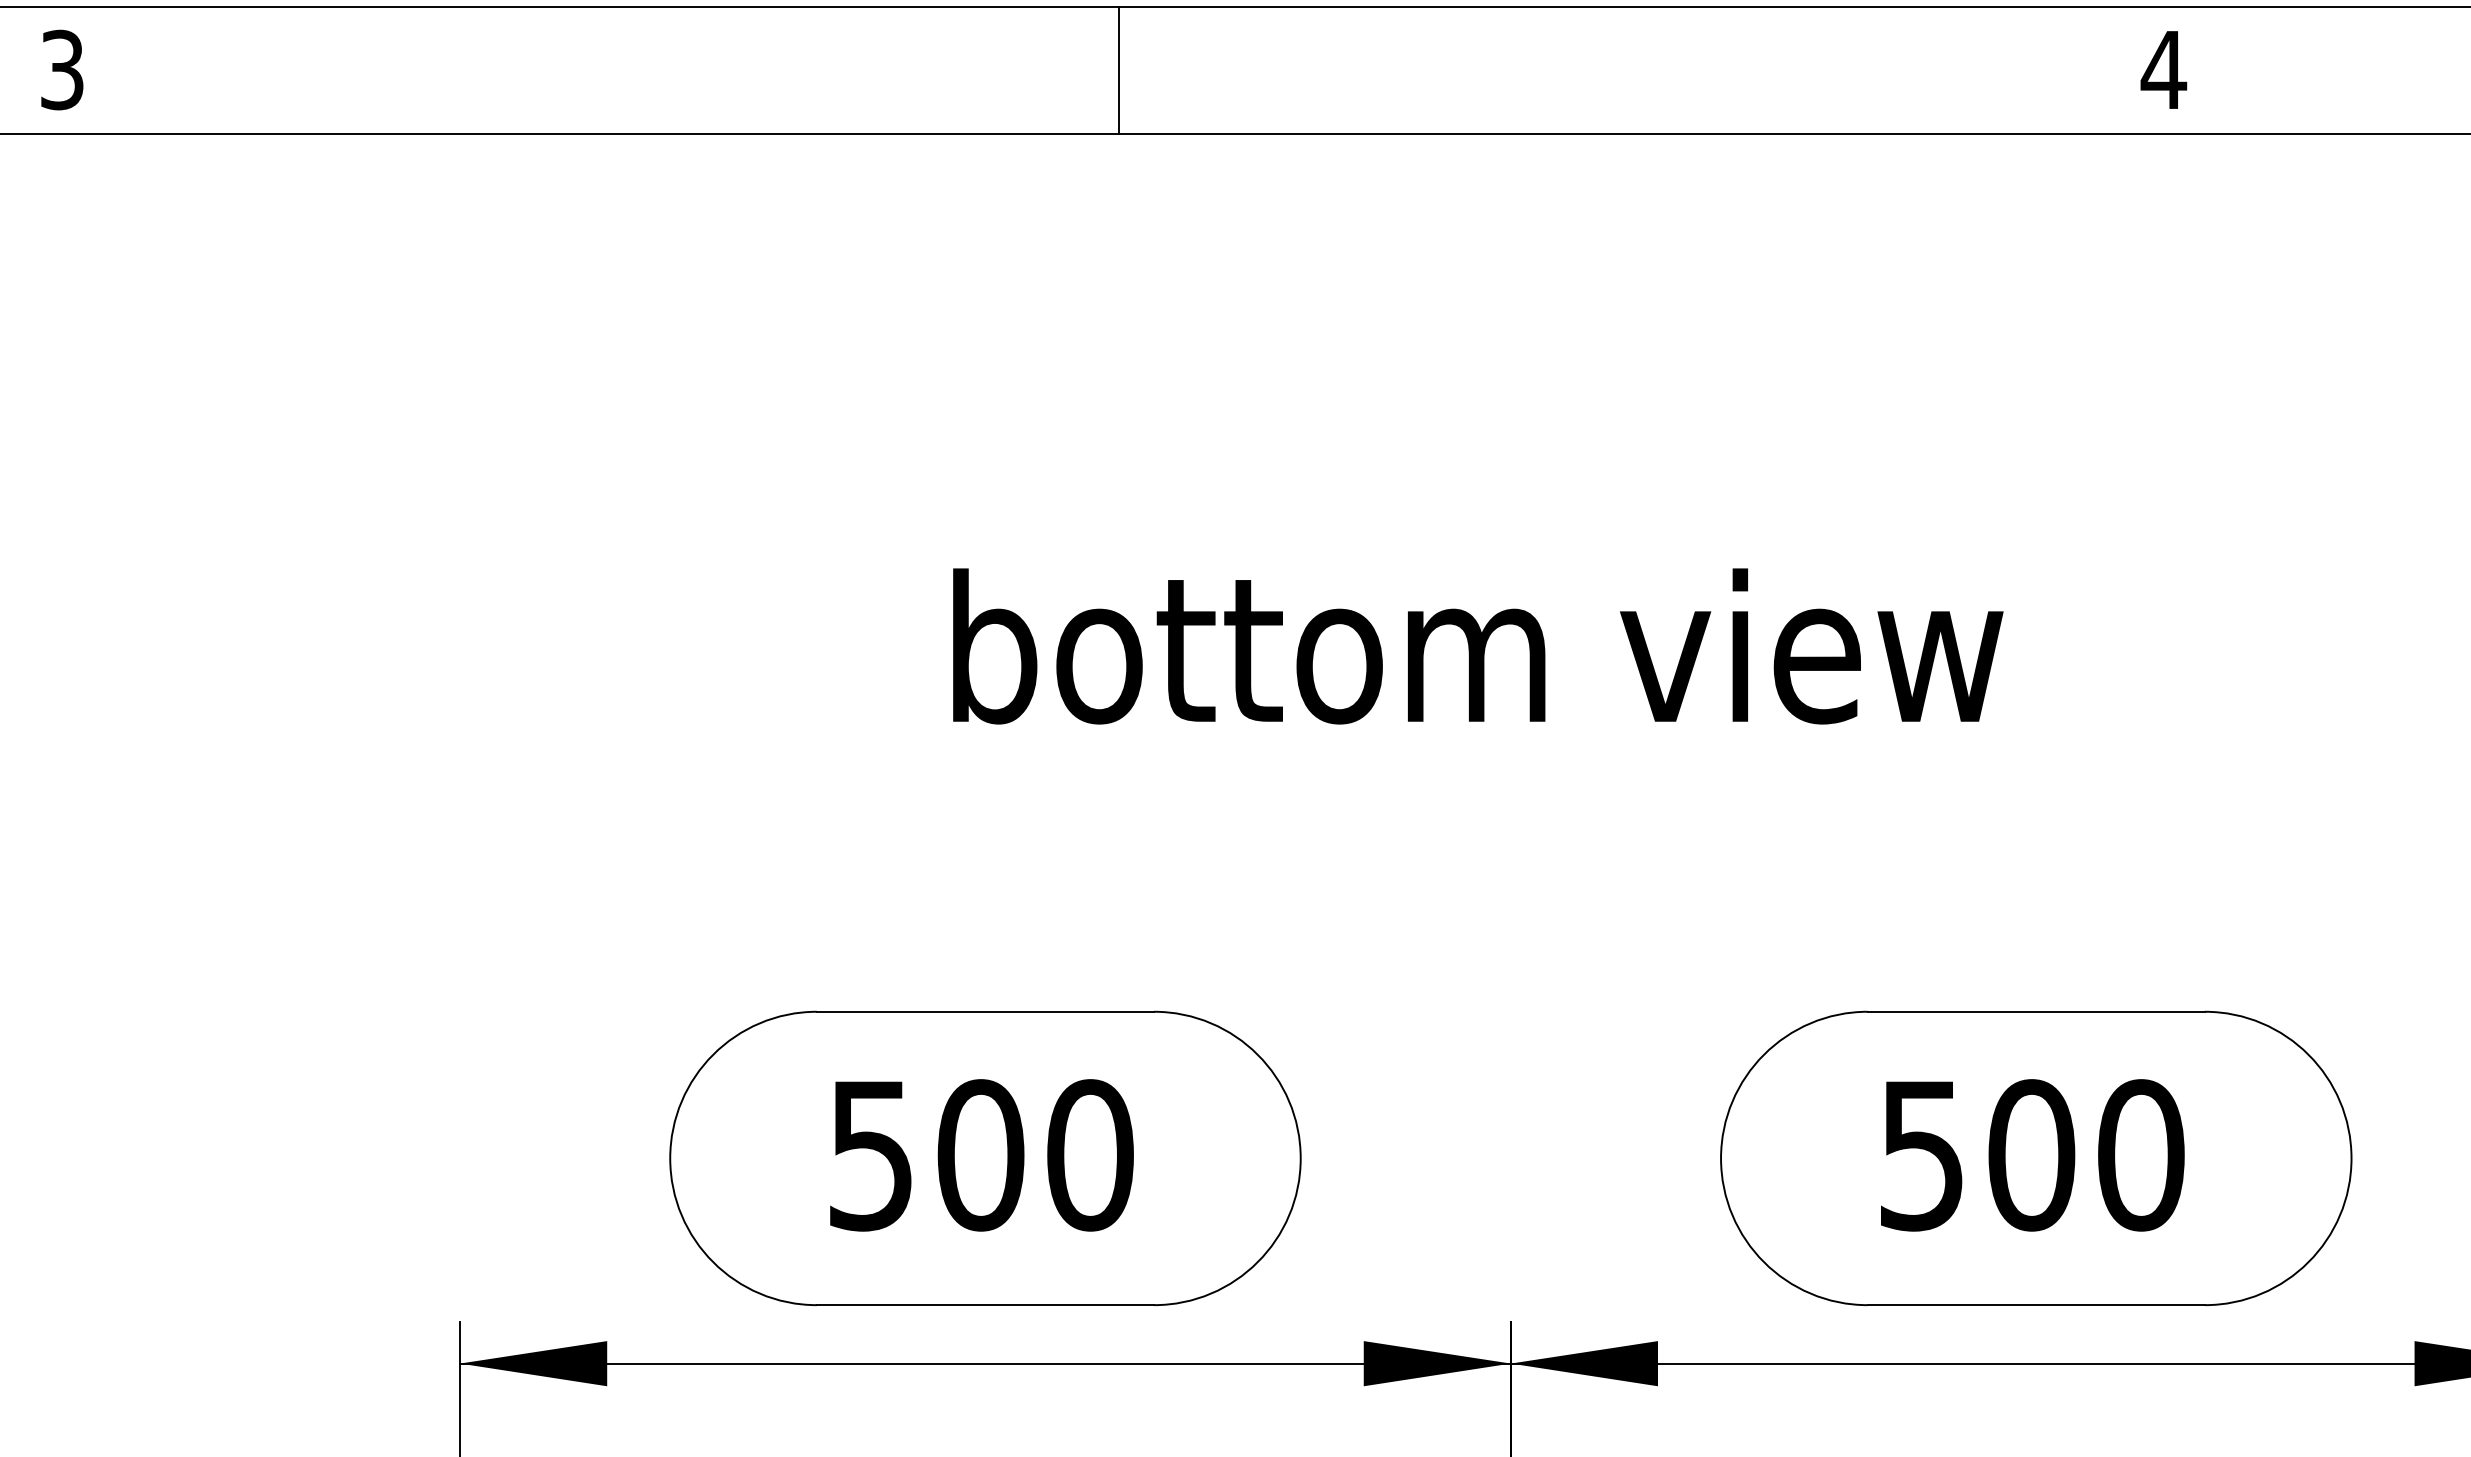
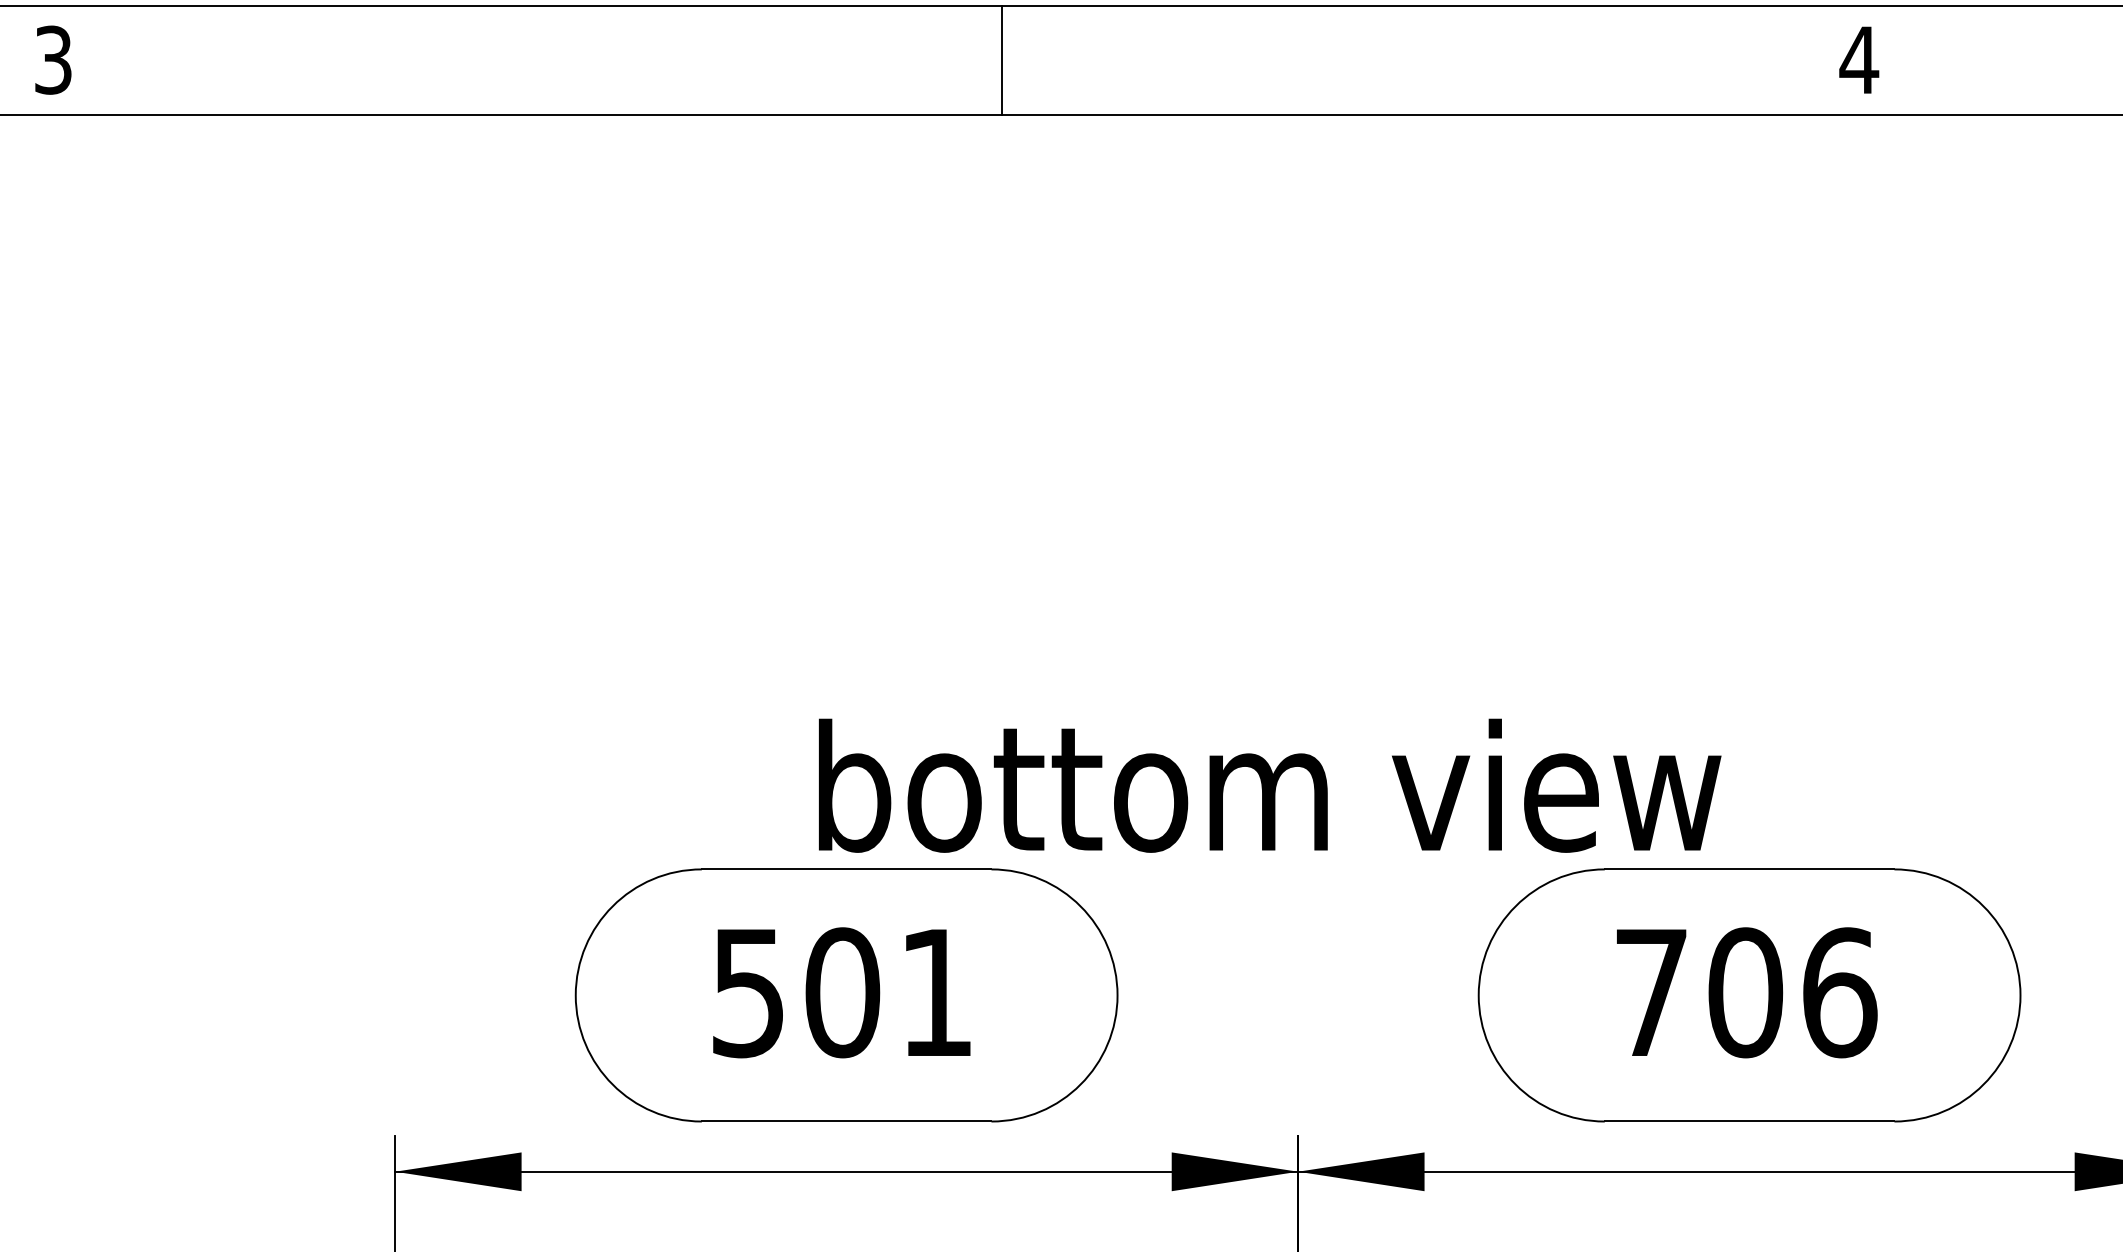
line: (1118, 70) -> (1002, 60), moved
text: (1478, 646) -> (1270, 785), moved
text: (1090, 1155) -> (936, 992), 500 -> 501
text: (2033, 1155) -> (1747, 992), 500 -> 706

